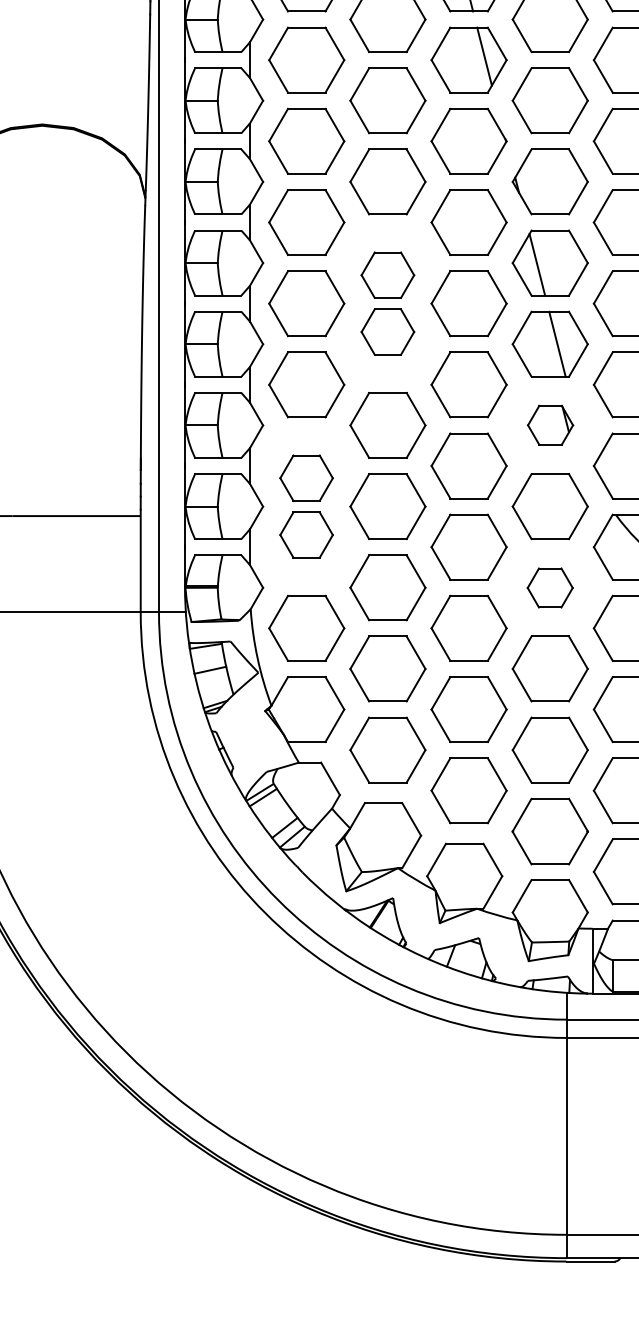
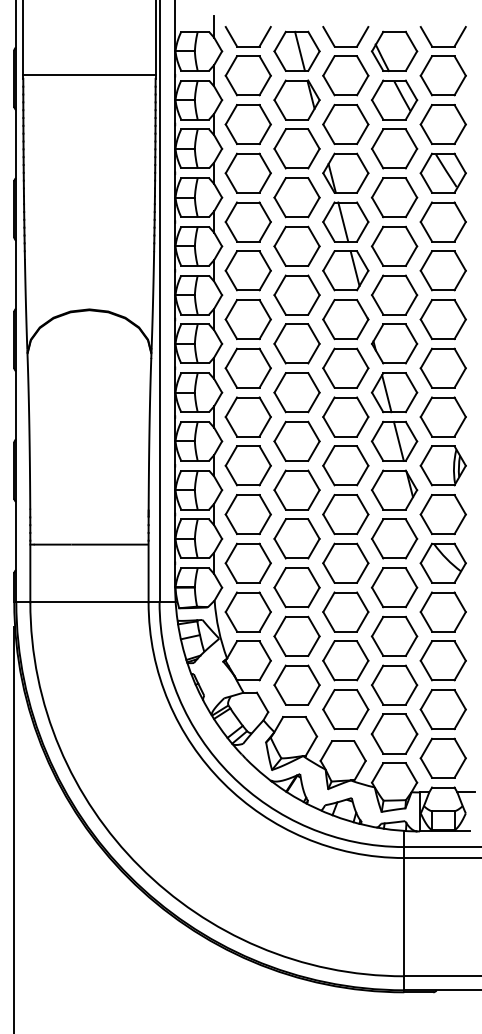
part: (386, 302) -> (296, 416), size x1.43
part: (550, 424) -> (394, 489), size x1.67
part: (305, 505) -> (247, 538), size x1.43
part: (550, 587) -> (394, 587), size x1.67

